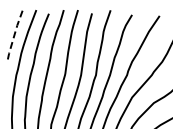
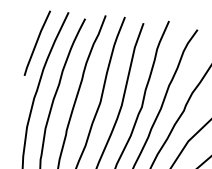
line: (14, 34) -> (36, 42), dashed -> solid

